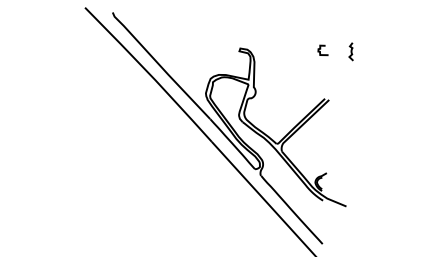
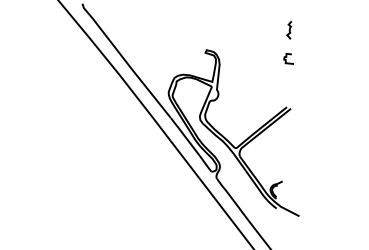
curve: (350, 51) -> (288, 29), moved

